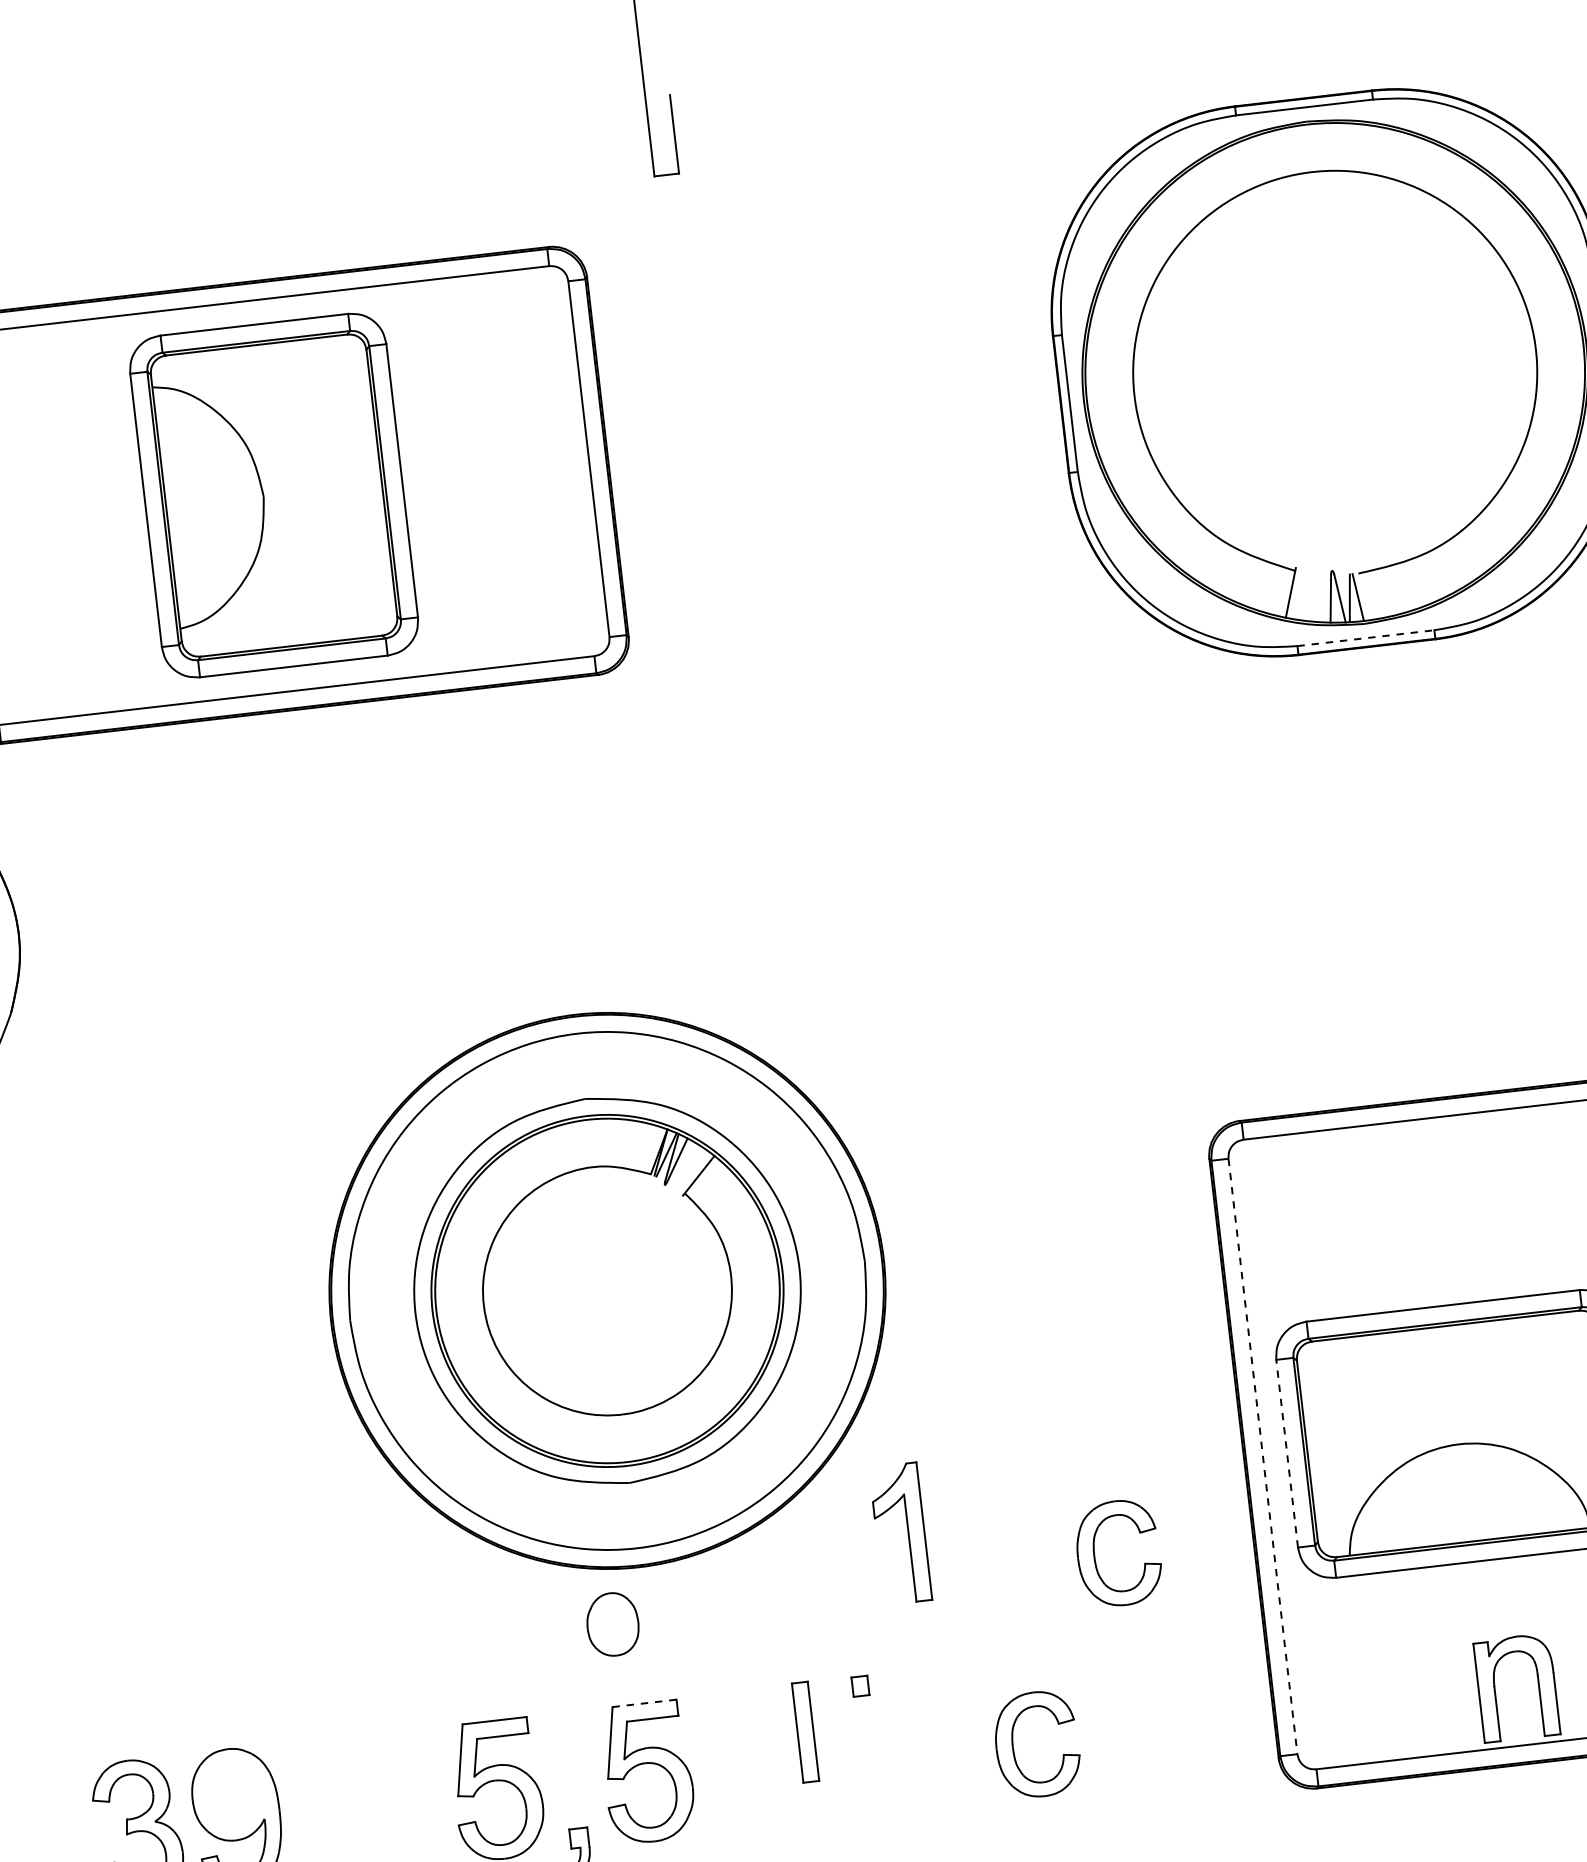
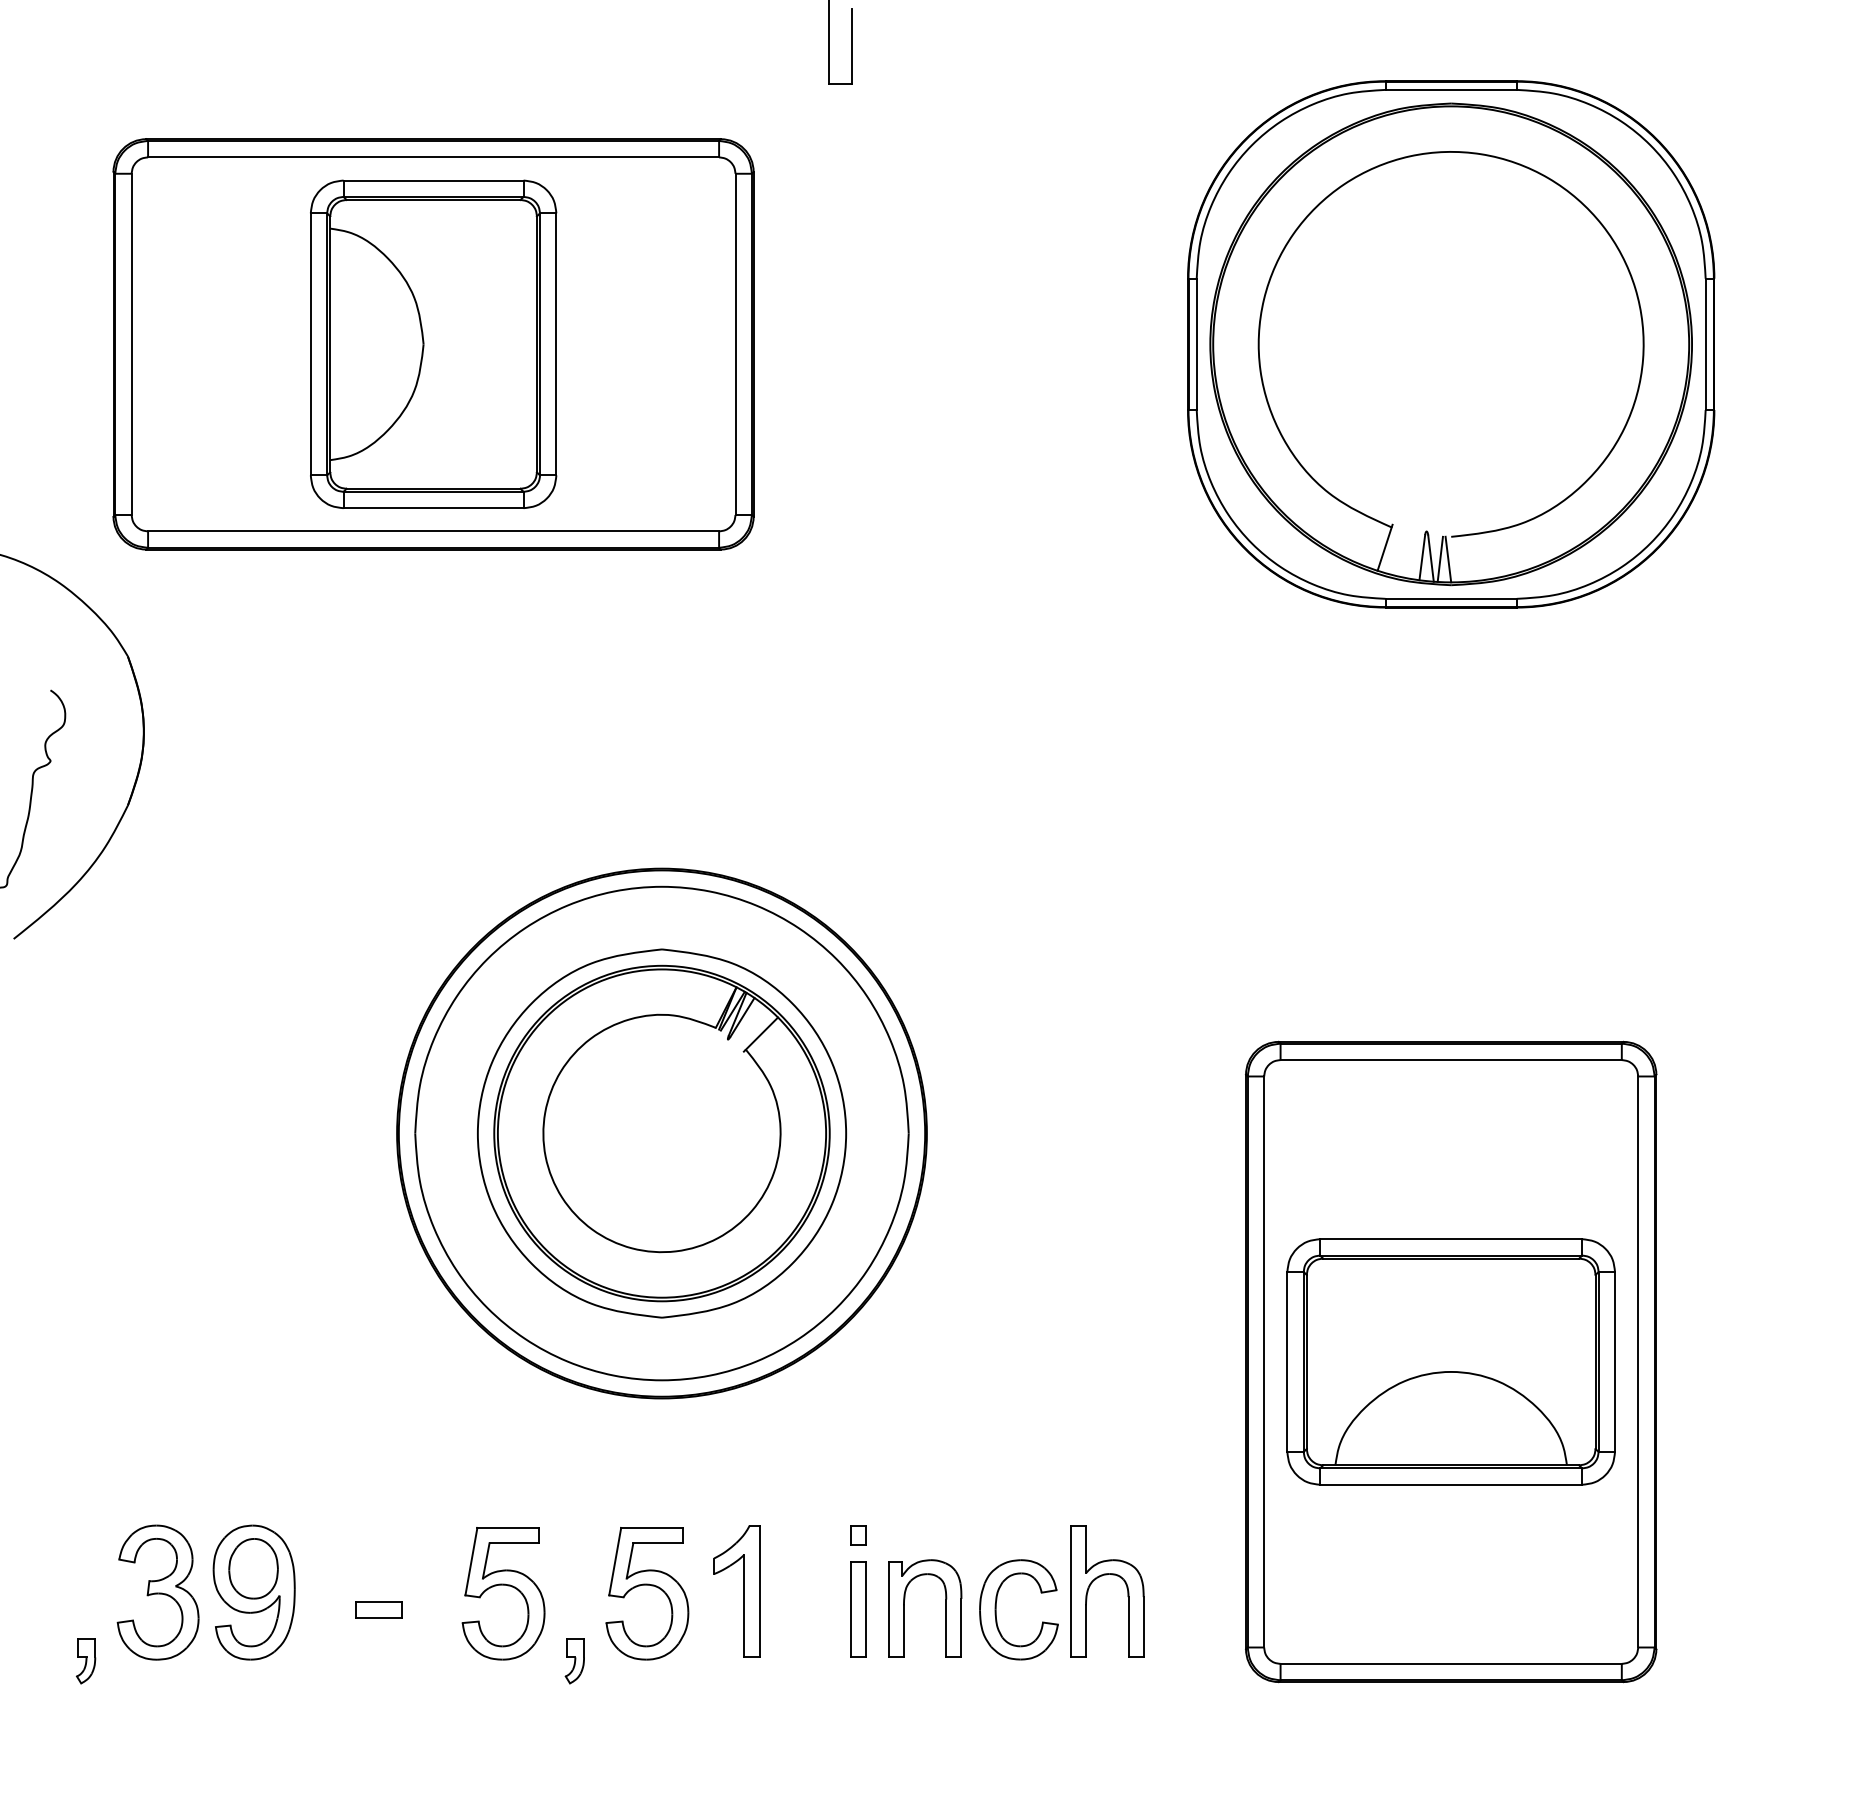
line: (1366, 637) -> (1451, 598), dashed -> solid
line: (1287, 1453) -> (1287, 1361), dashed -> solid
line: (1263, 1455) -> (1264, 1361), dashed -> solid
part: (907, 1533) -> (743, 1591), moved
part: (1095, 1555) -> (1094, 1437), removed
part: (612, 1624) -> (253, 1568), moved
part: (1538, 1685) -> (945, 1608), moved
part: (1120, 1699) -> (1102, 1576), added
line: (644, 1703) -> (651, 1527), dashed -> solid
part: (805, 1731) -> (858, 1609), moved
part: (369, 1821) -> (378, 1609), added

